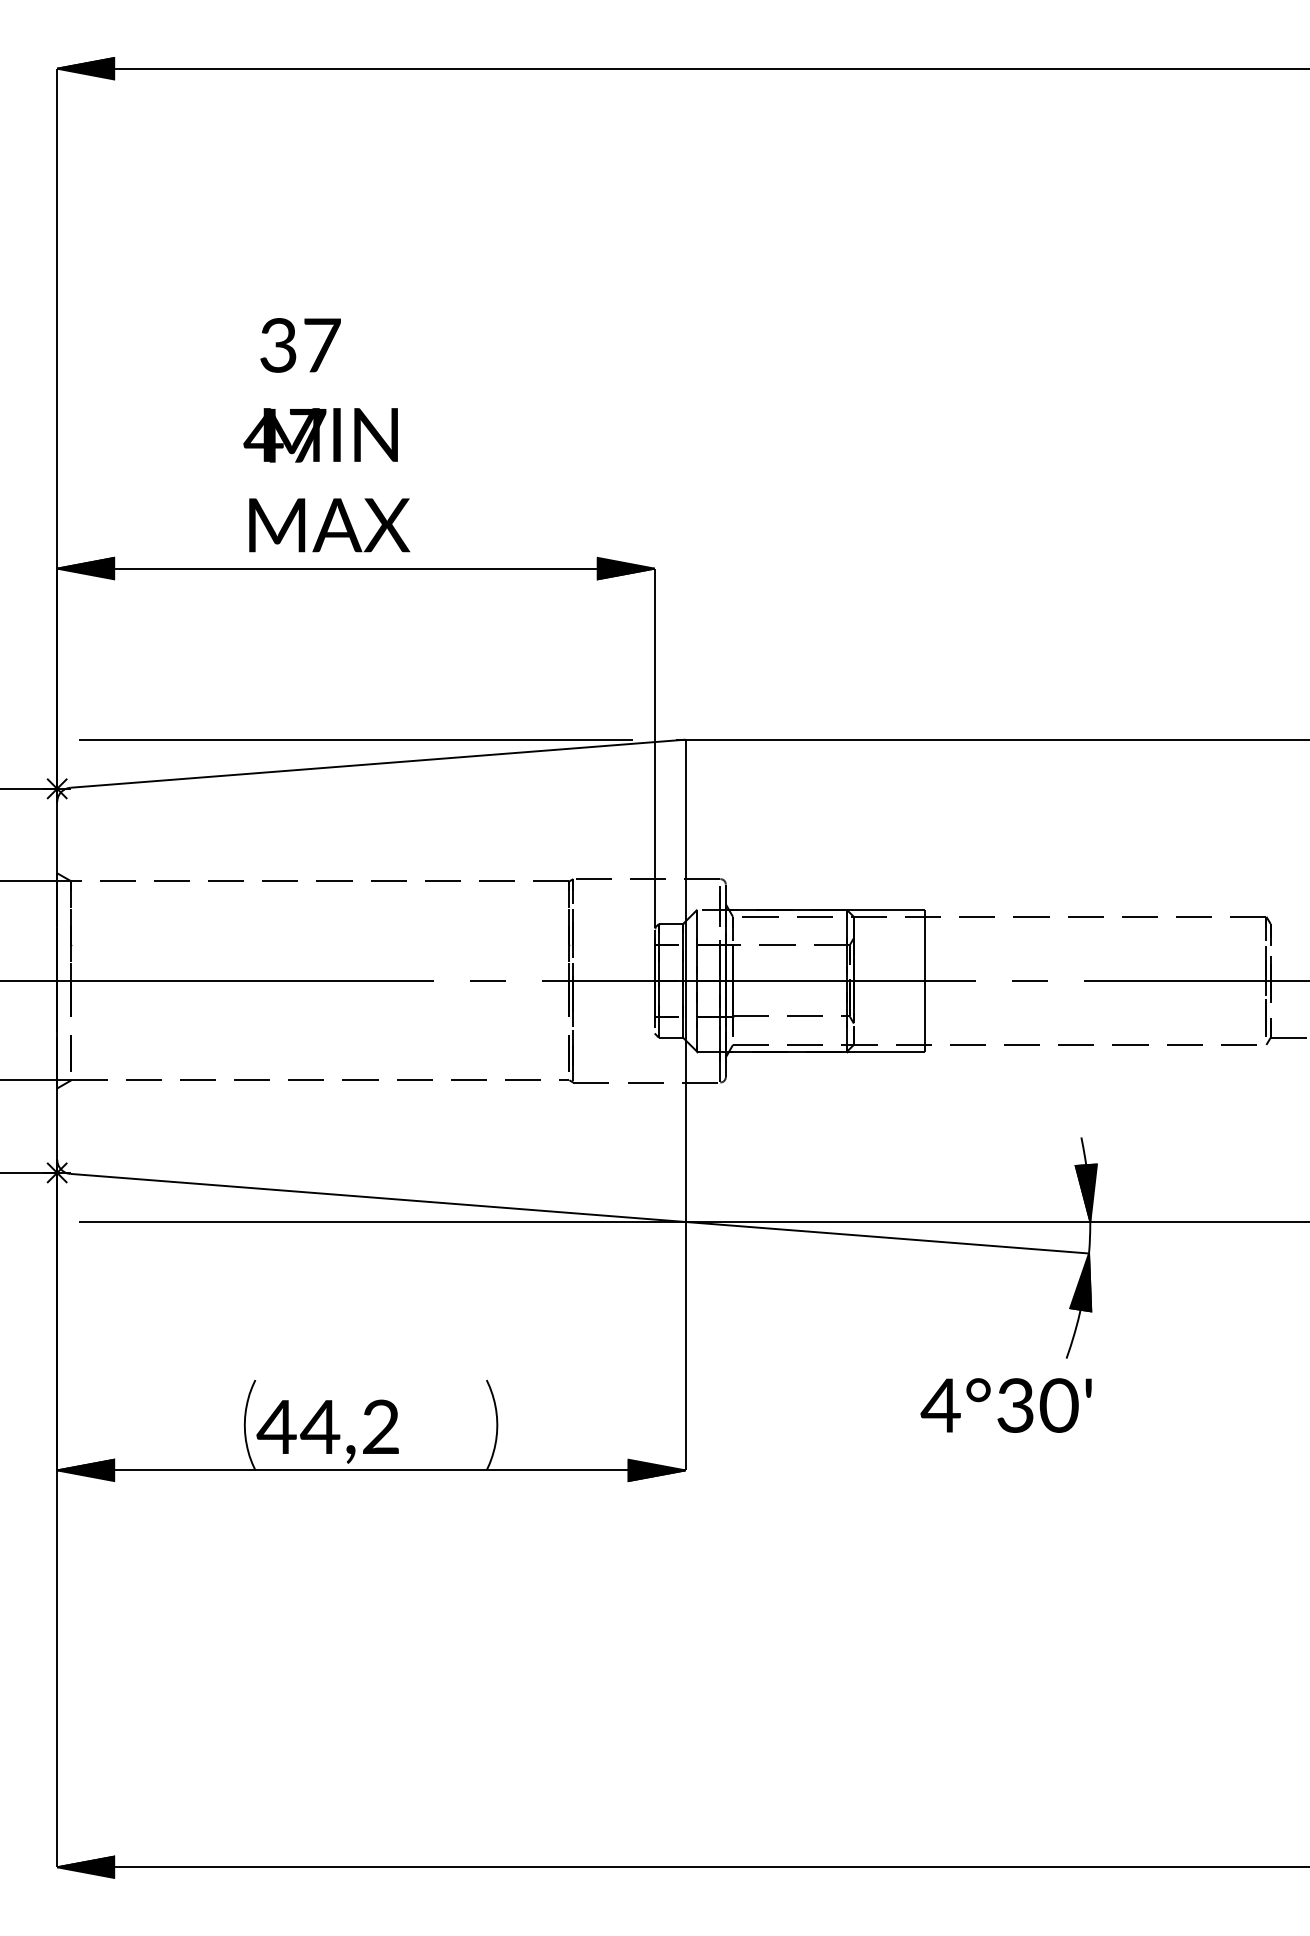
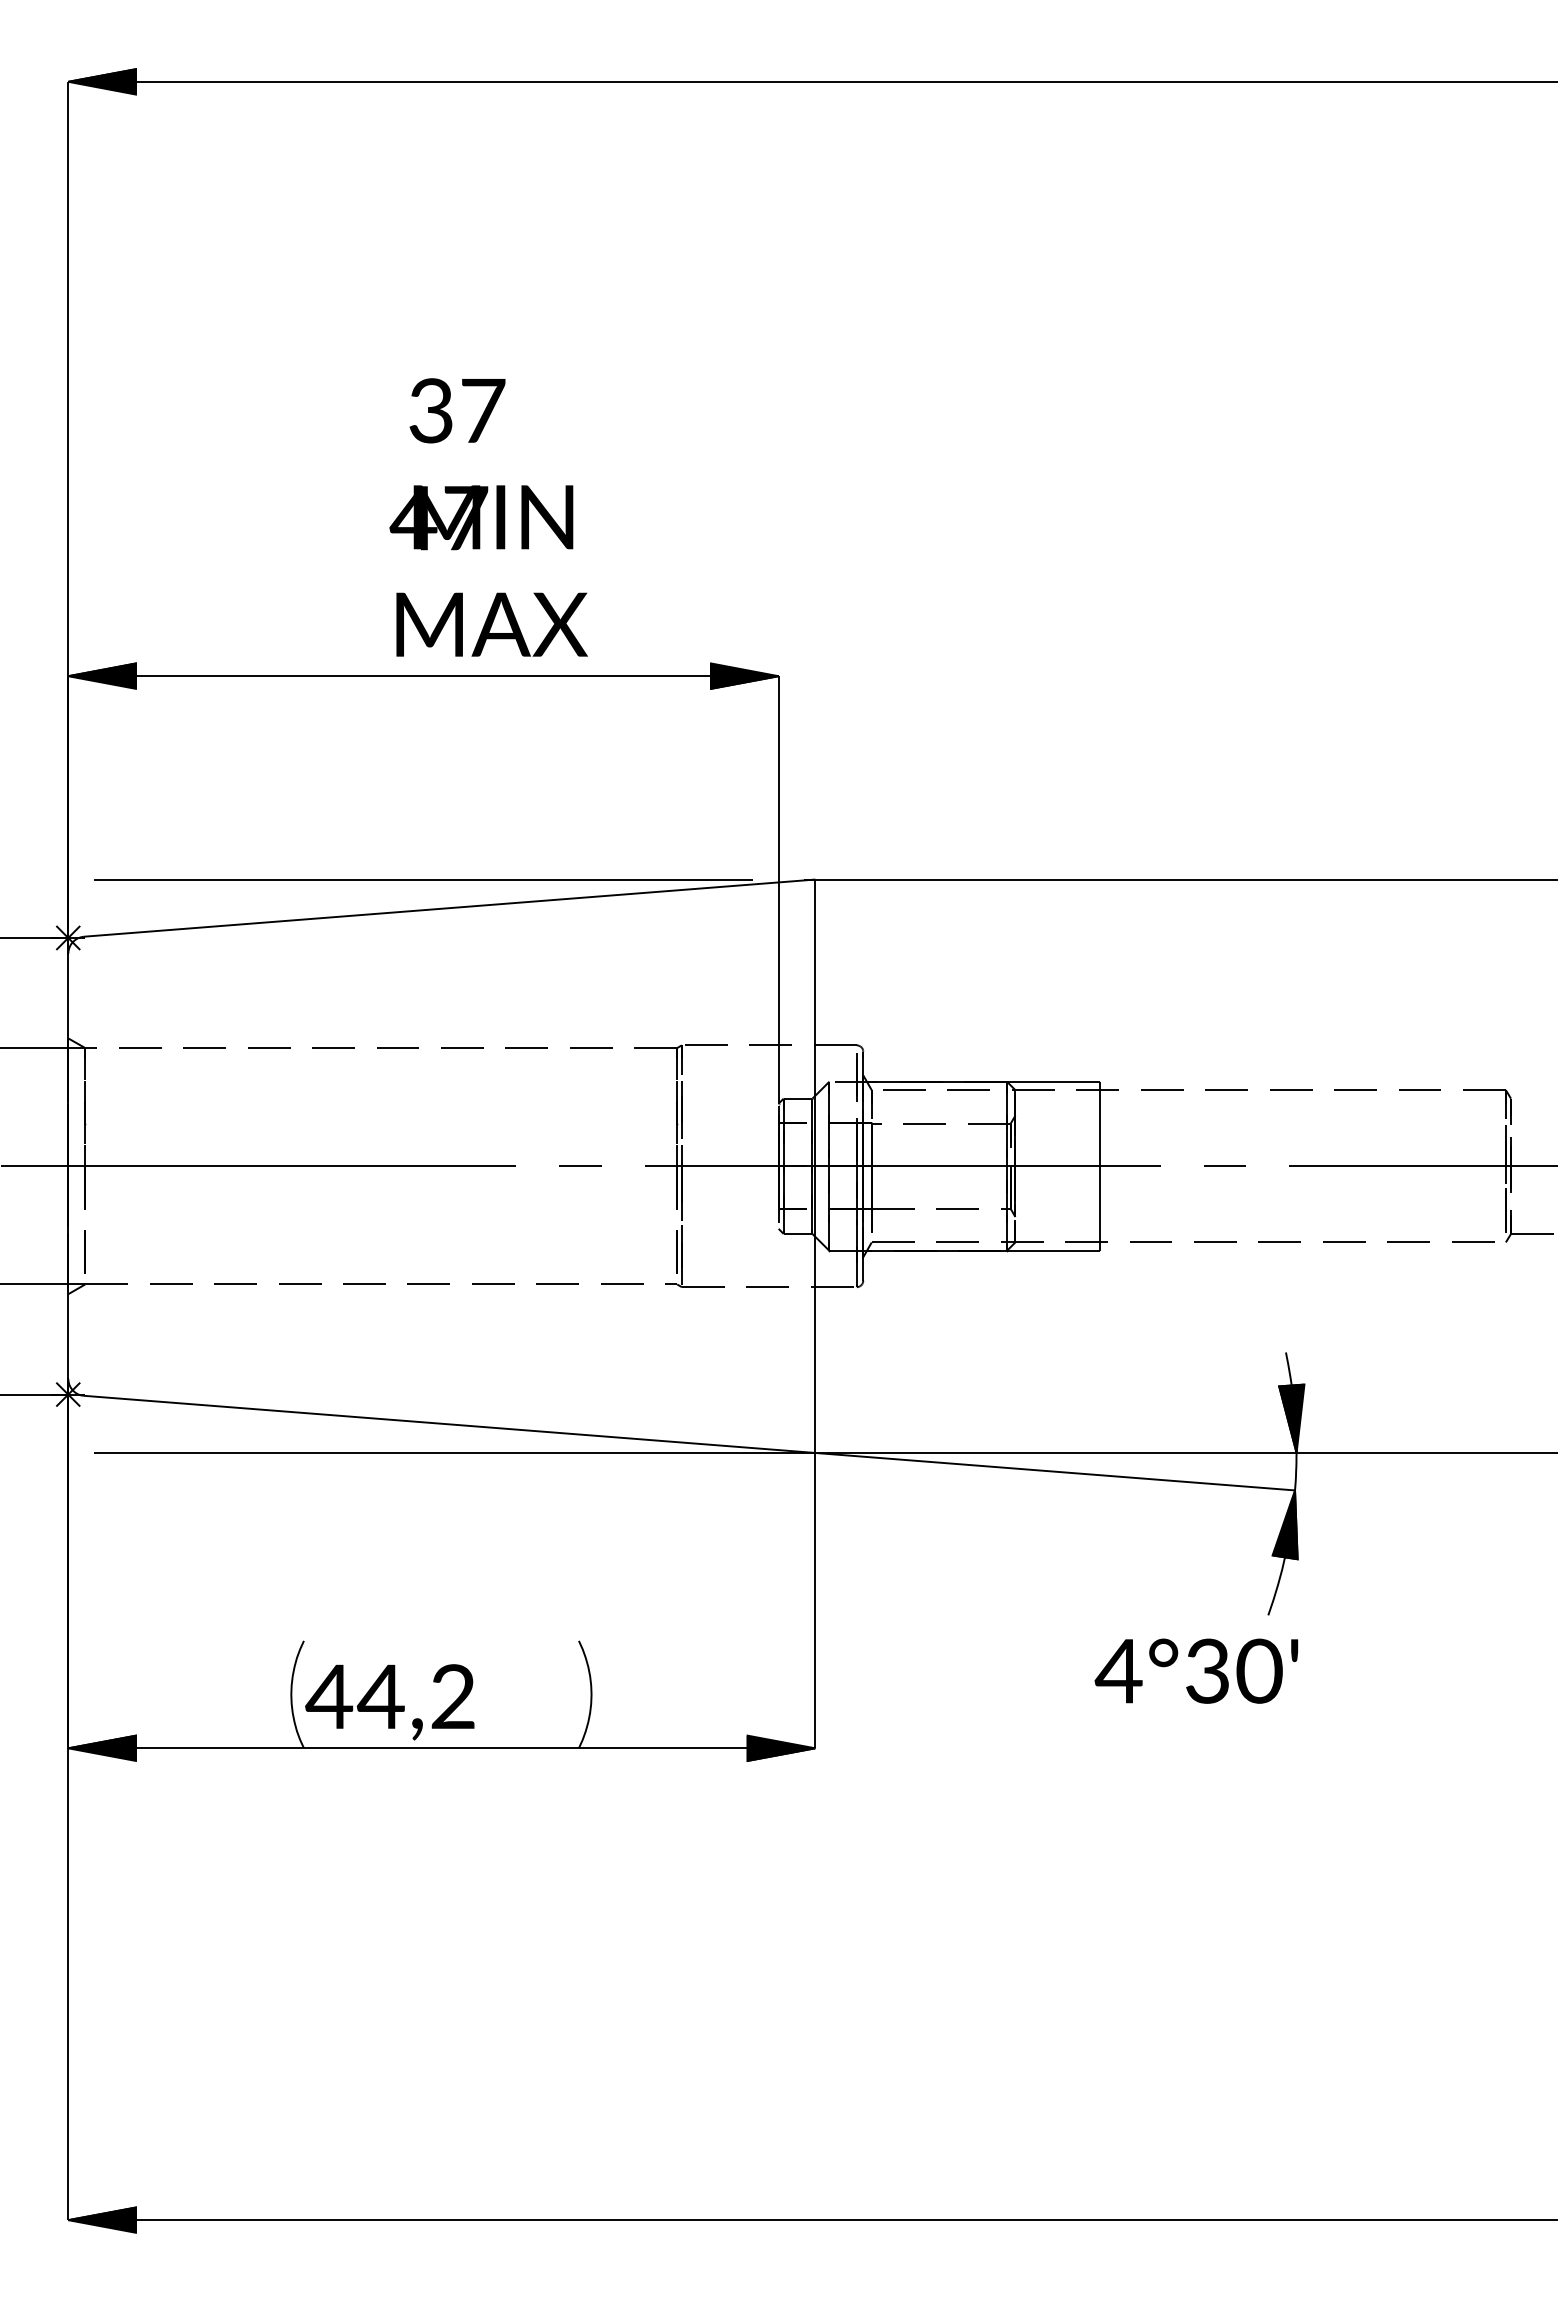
text: (326, 435) -> (488, 517), moved

